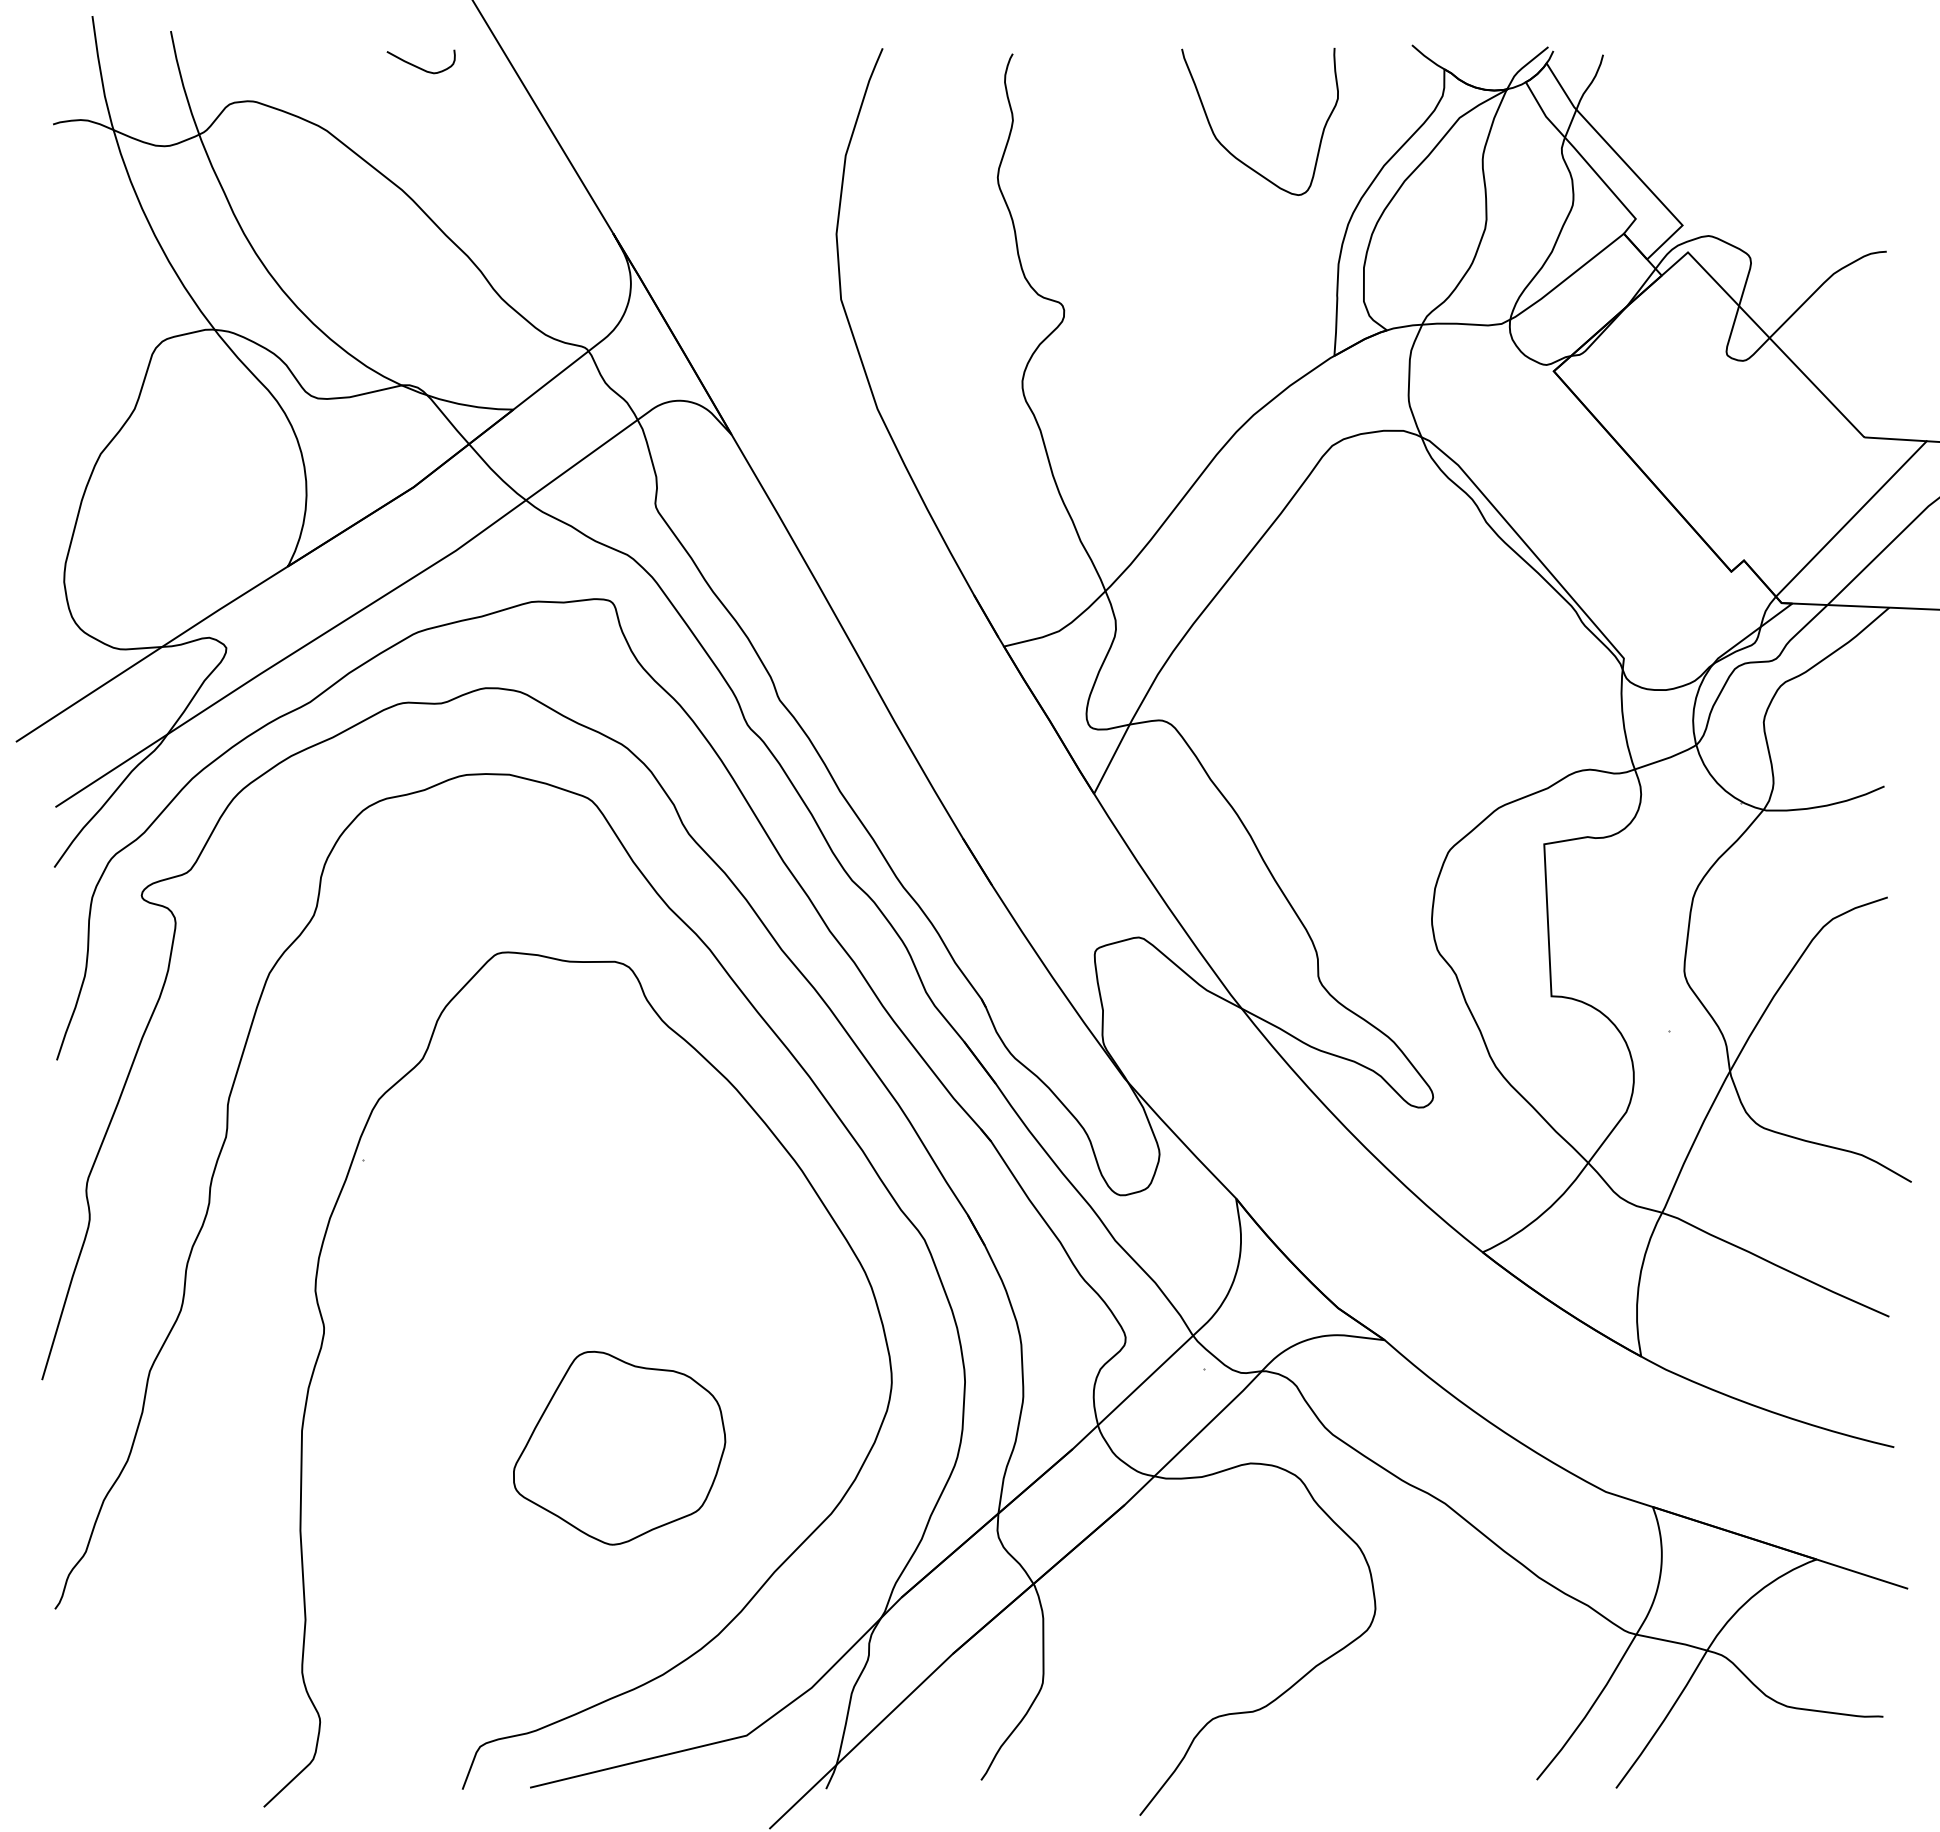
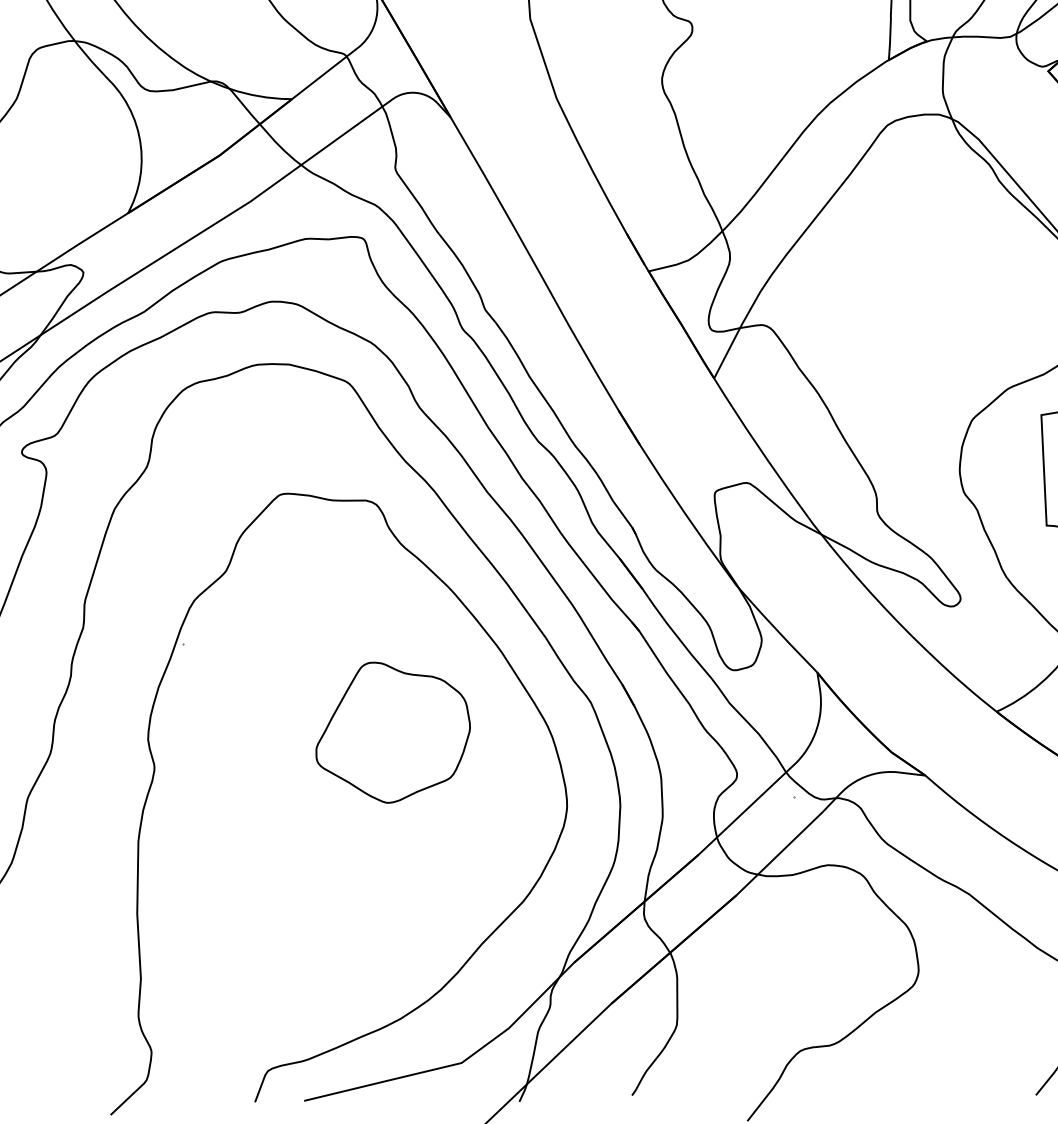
part: (619, 1447) -> (393, 732), moved

